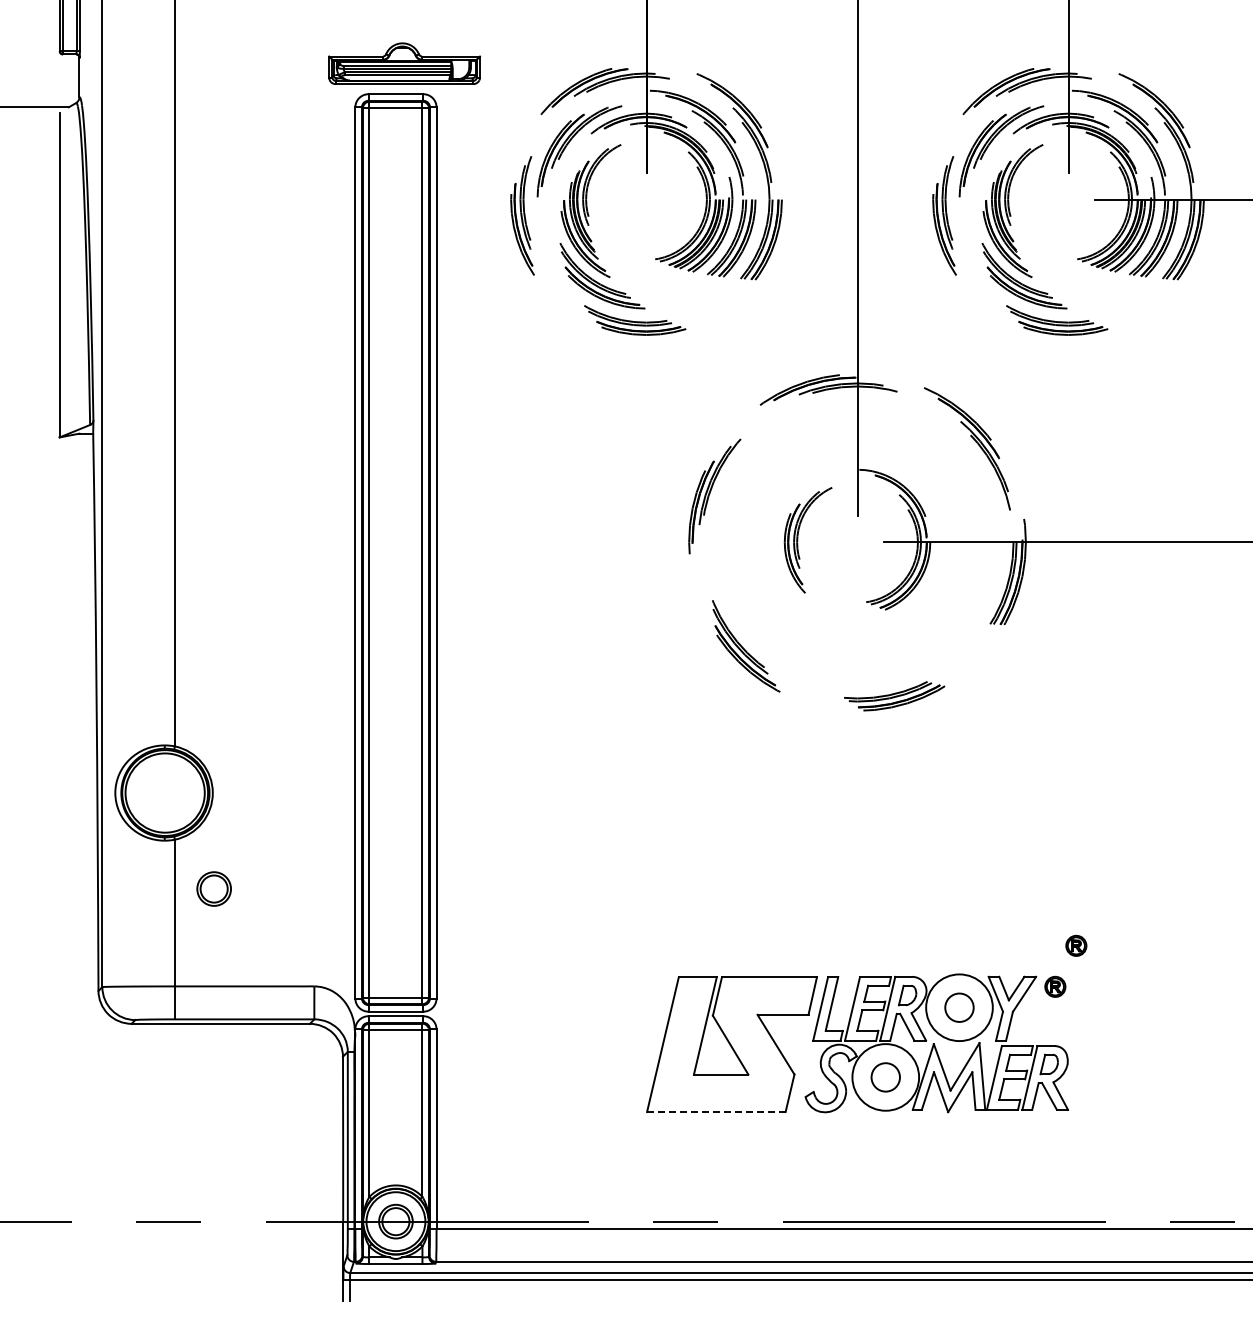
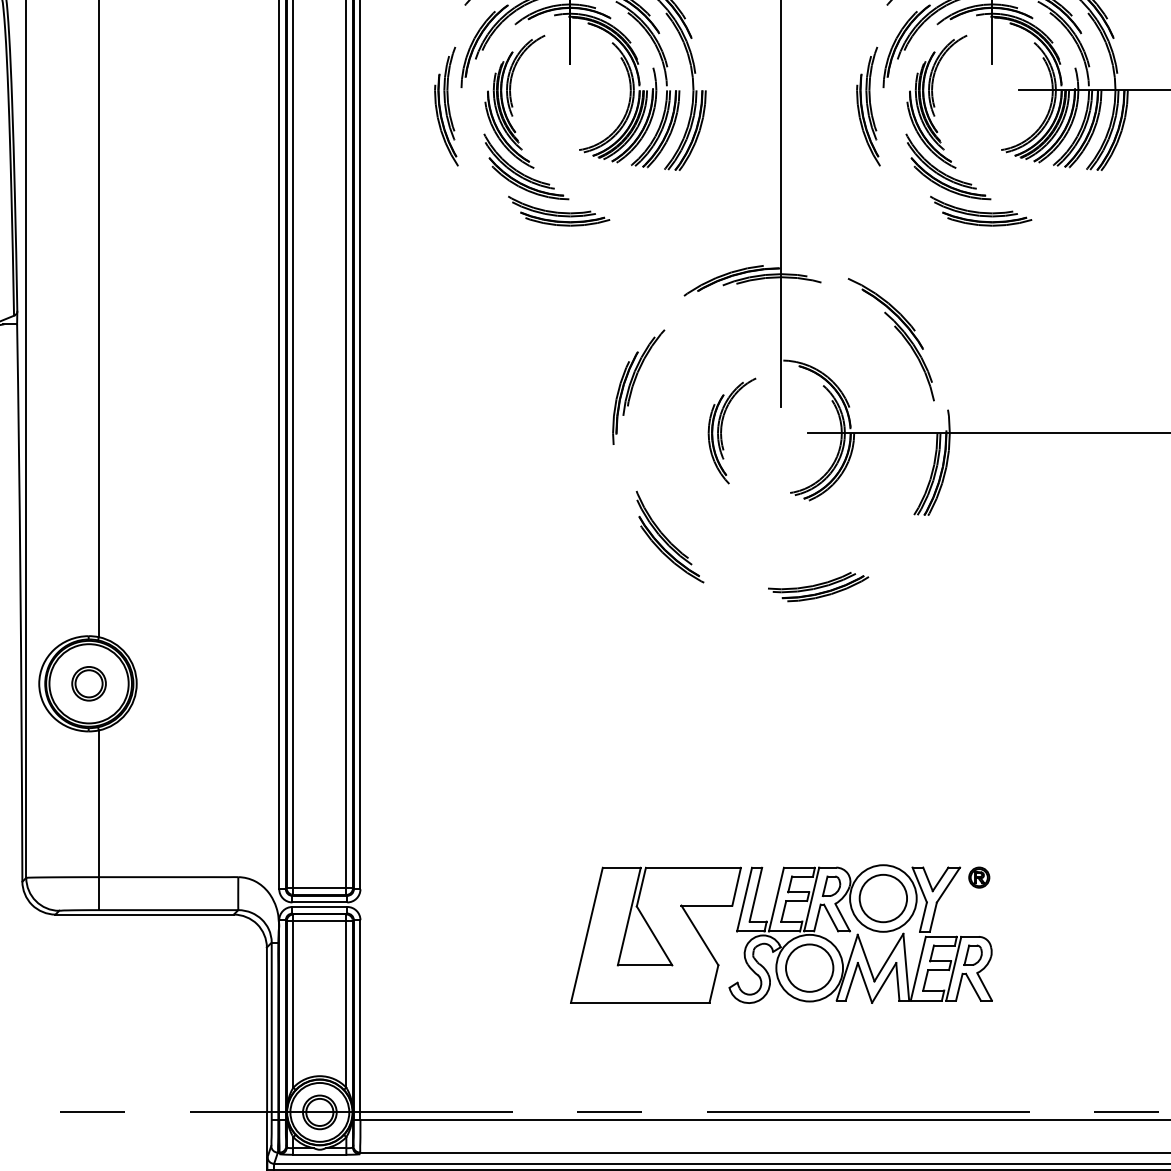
part: (213, 888) -> (88, 683), moved
part: (1076, 945) -> (1000, 836), removed
circle: (959, 1007) -> (883, 898), size x1.67
circle: (885, 1077) -> (809, 968), size x1.67
line: (716, 1112) -> (640, 1003), dashed -> solid

